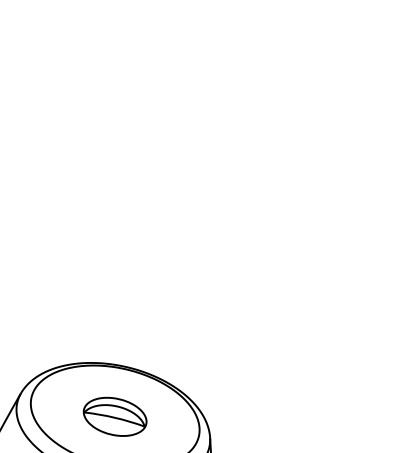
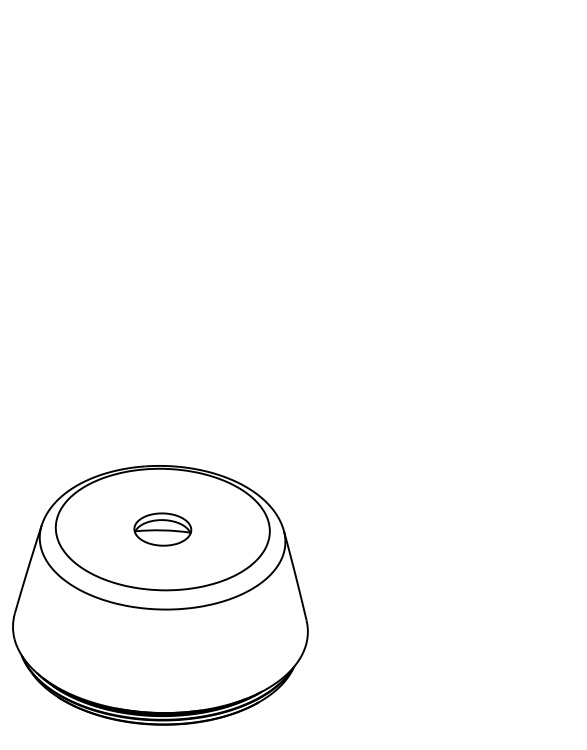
part: (114, 416) -> (162, 529), size x0.71

